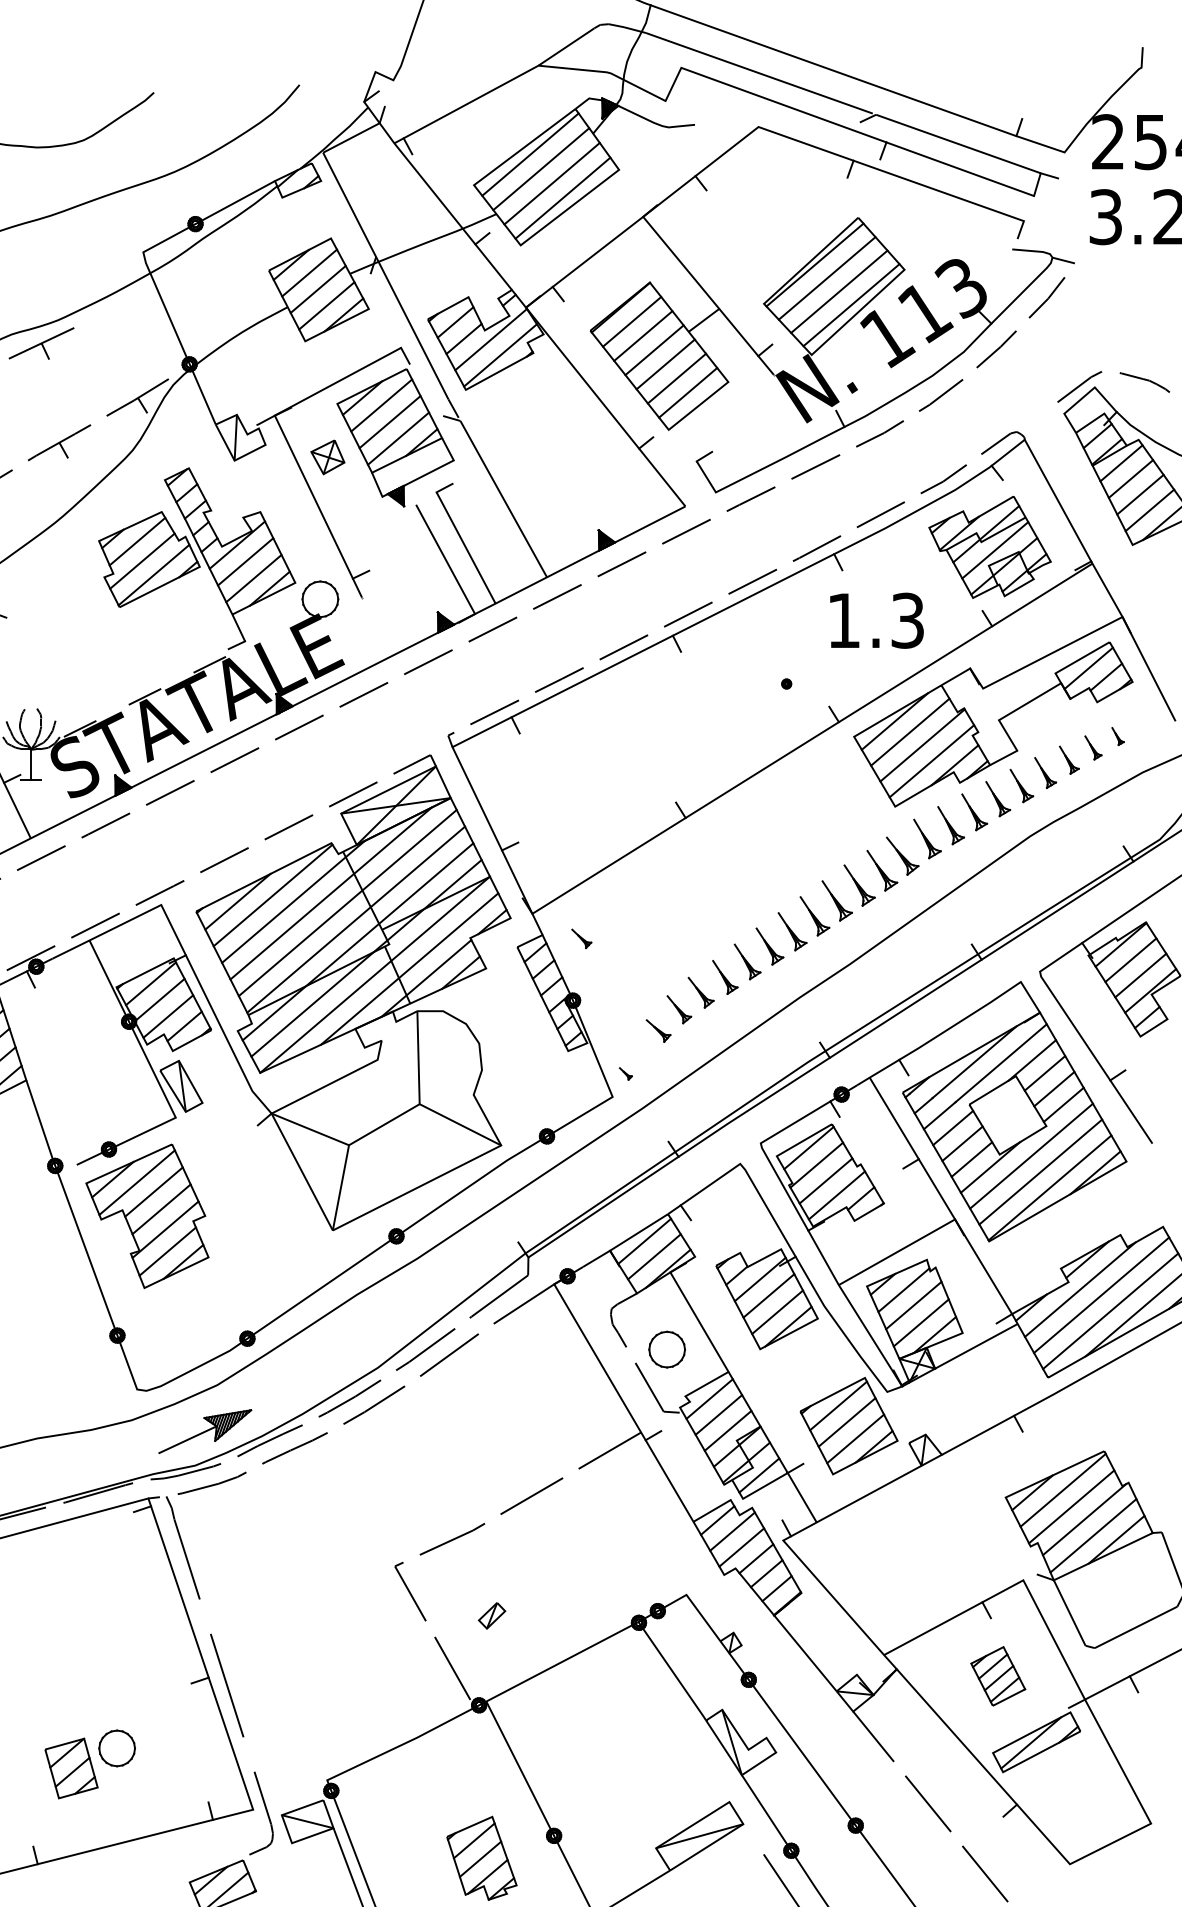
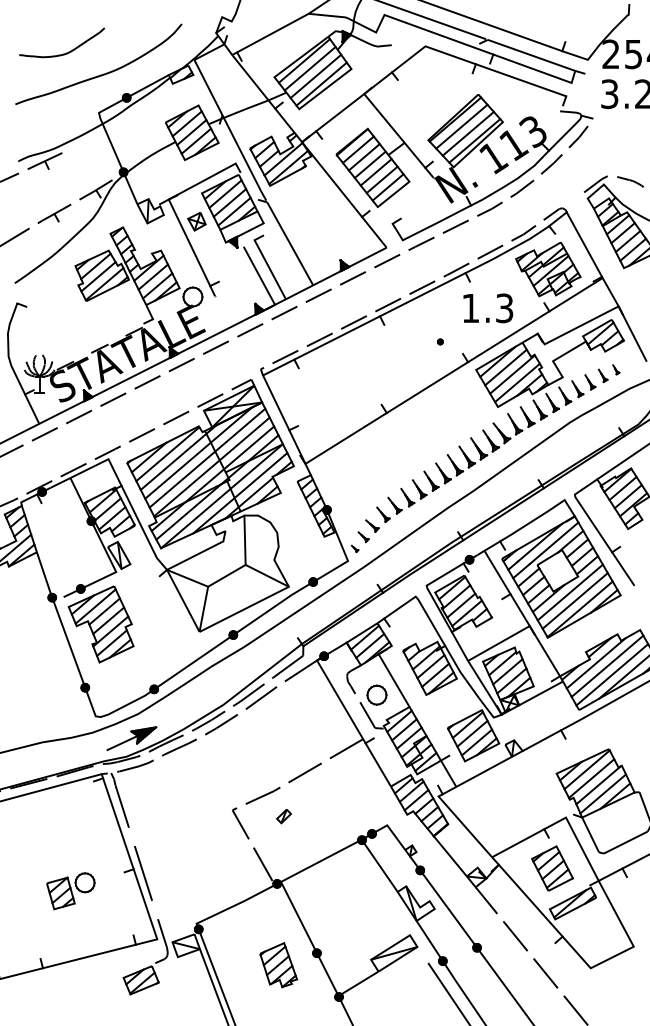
part: (581, 939) -> (363, 537), moved
part: (491, 1615) -> (283, 816), moved
part: (997, 1676) -> (552, 868), size x1.43
part: (89, 1764) -> (70, 891), moved

